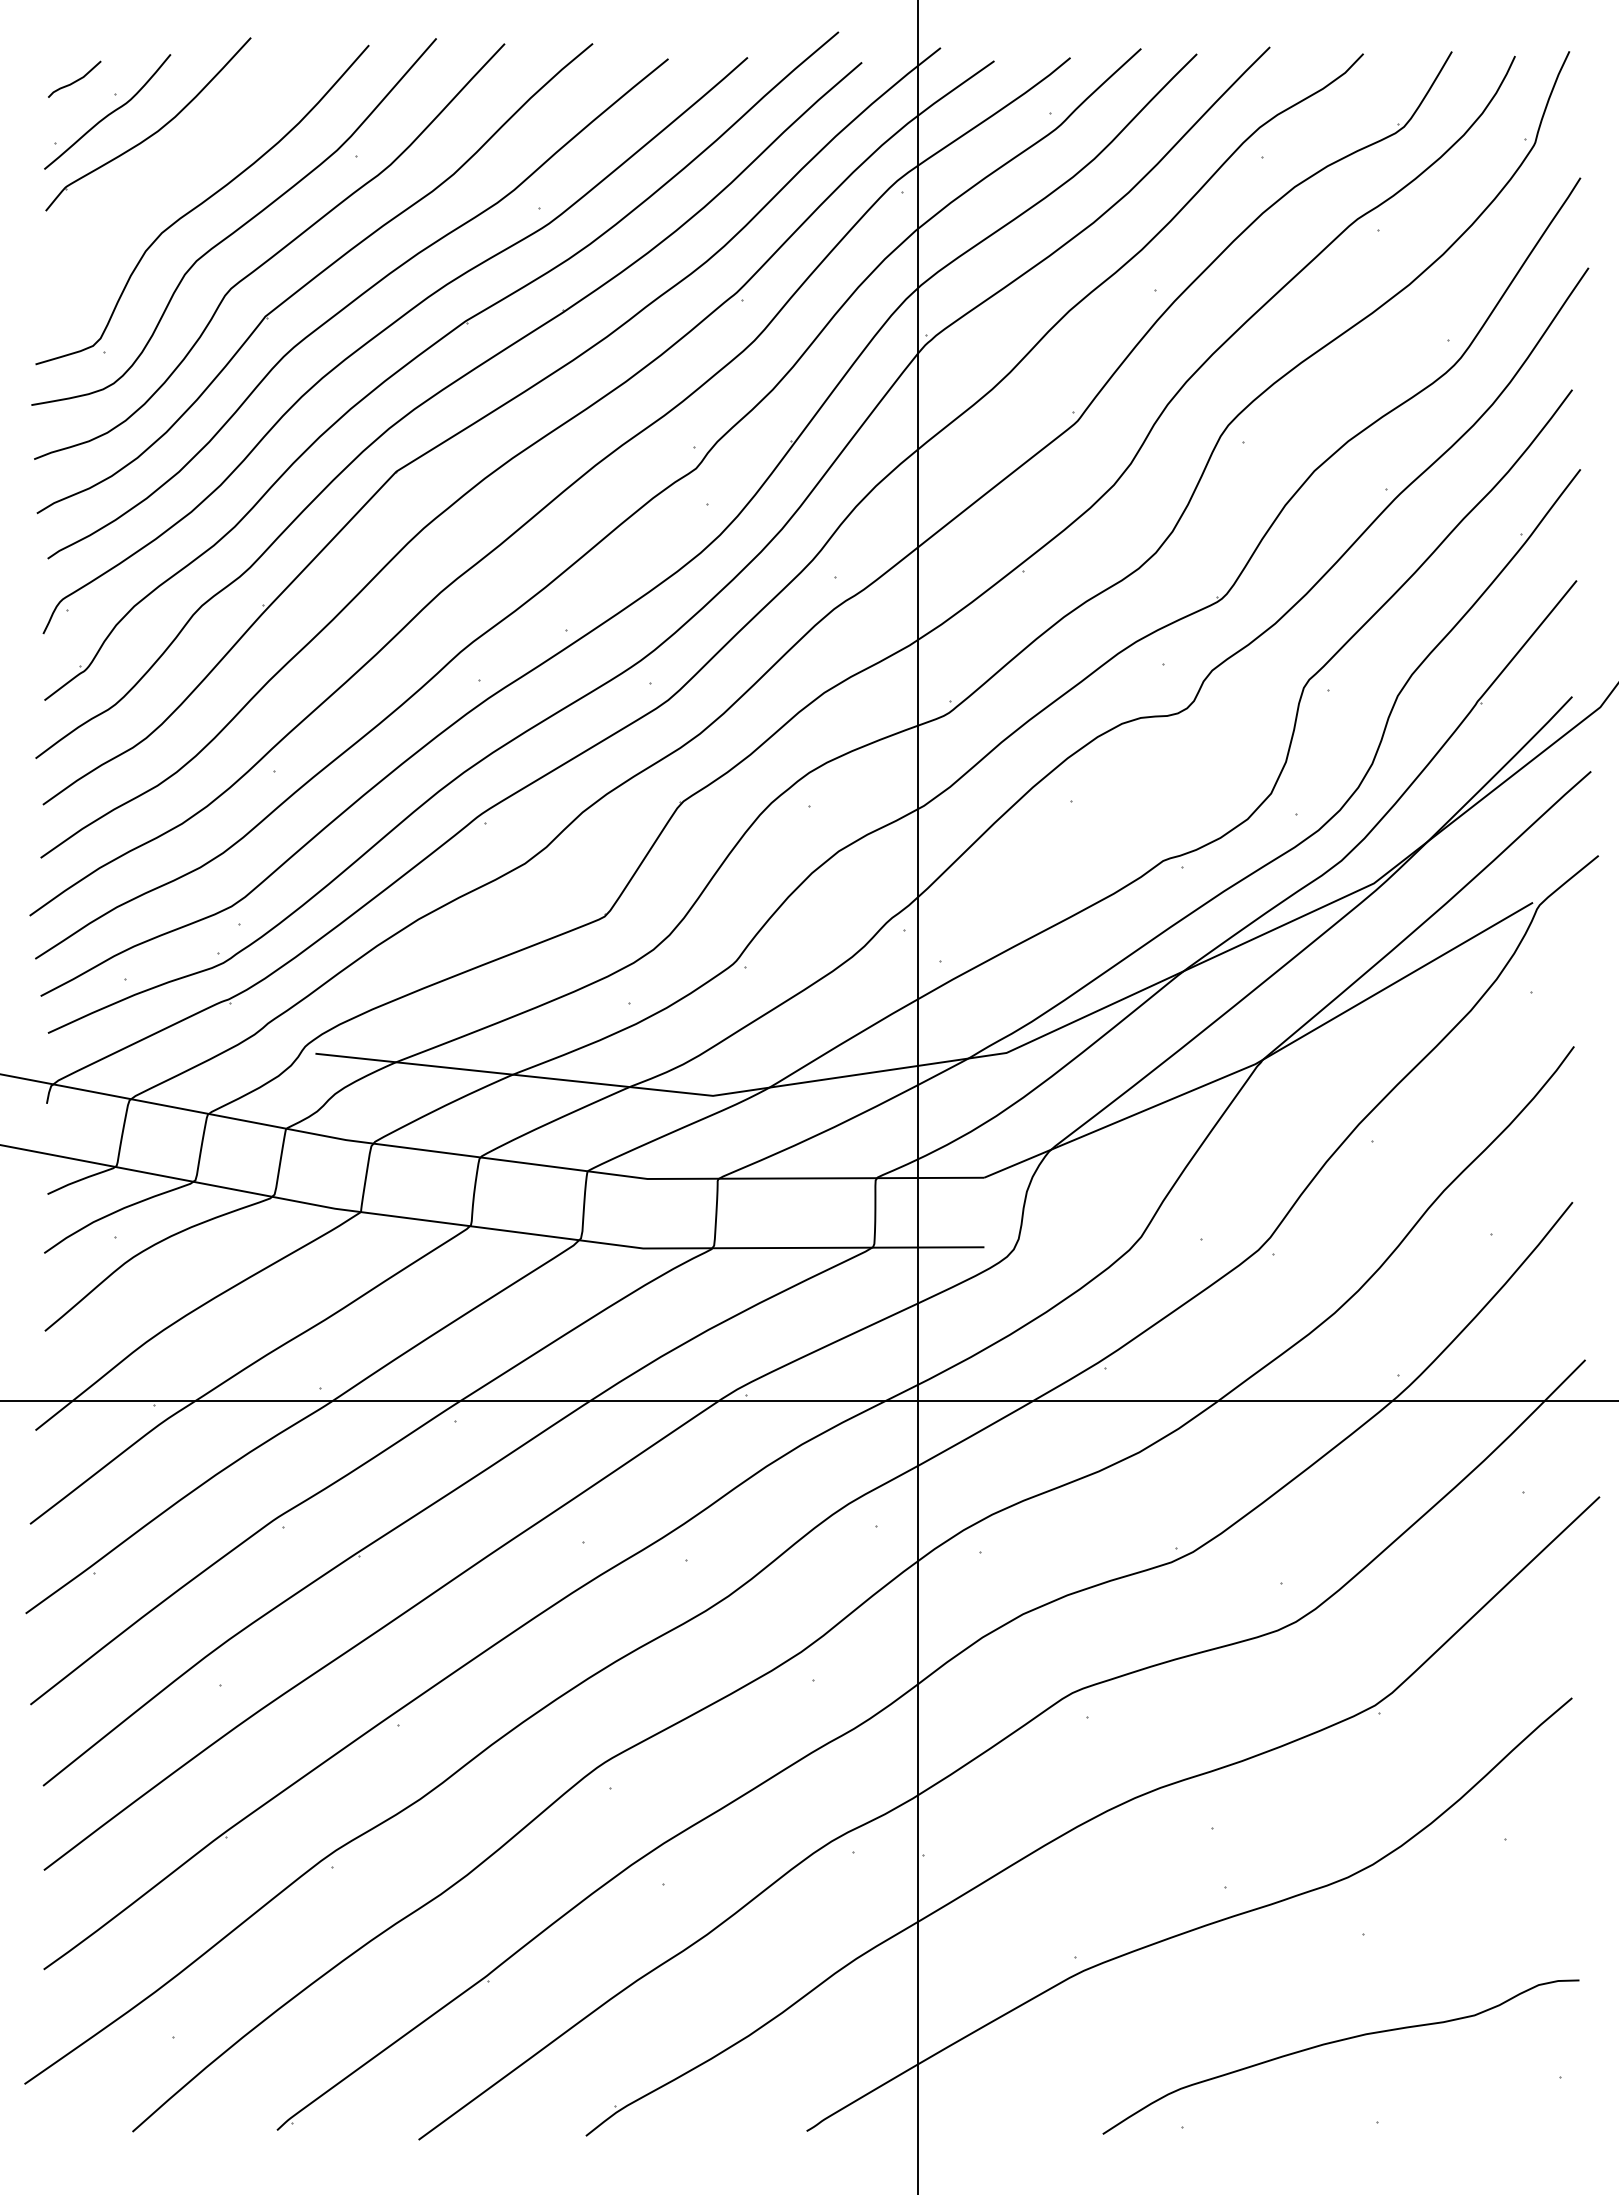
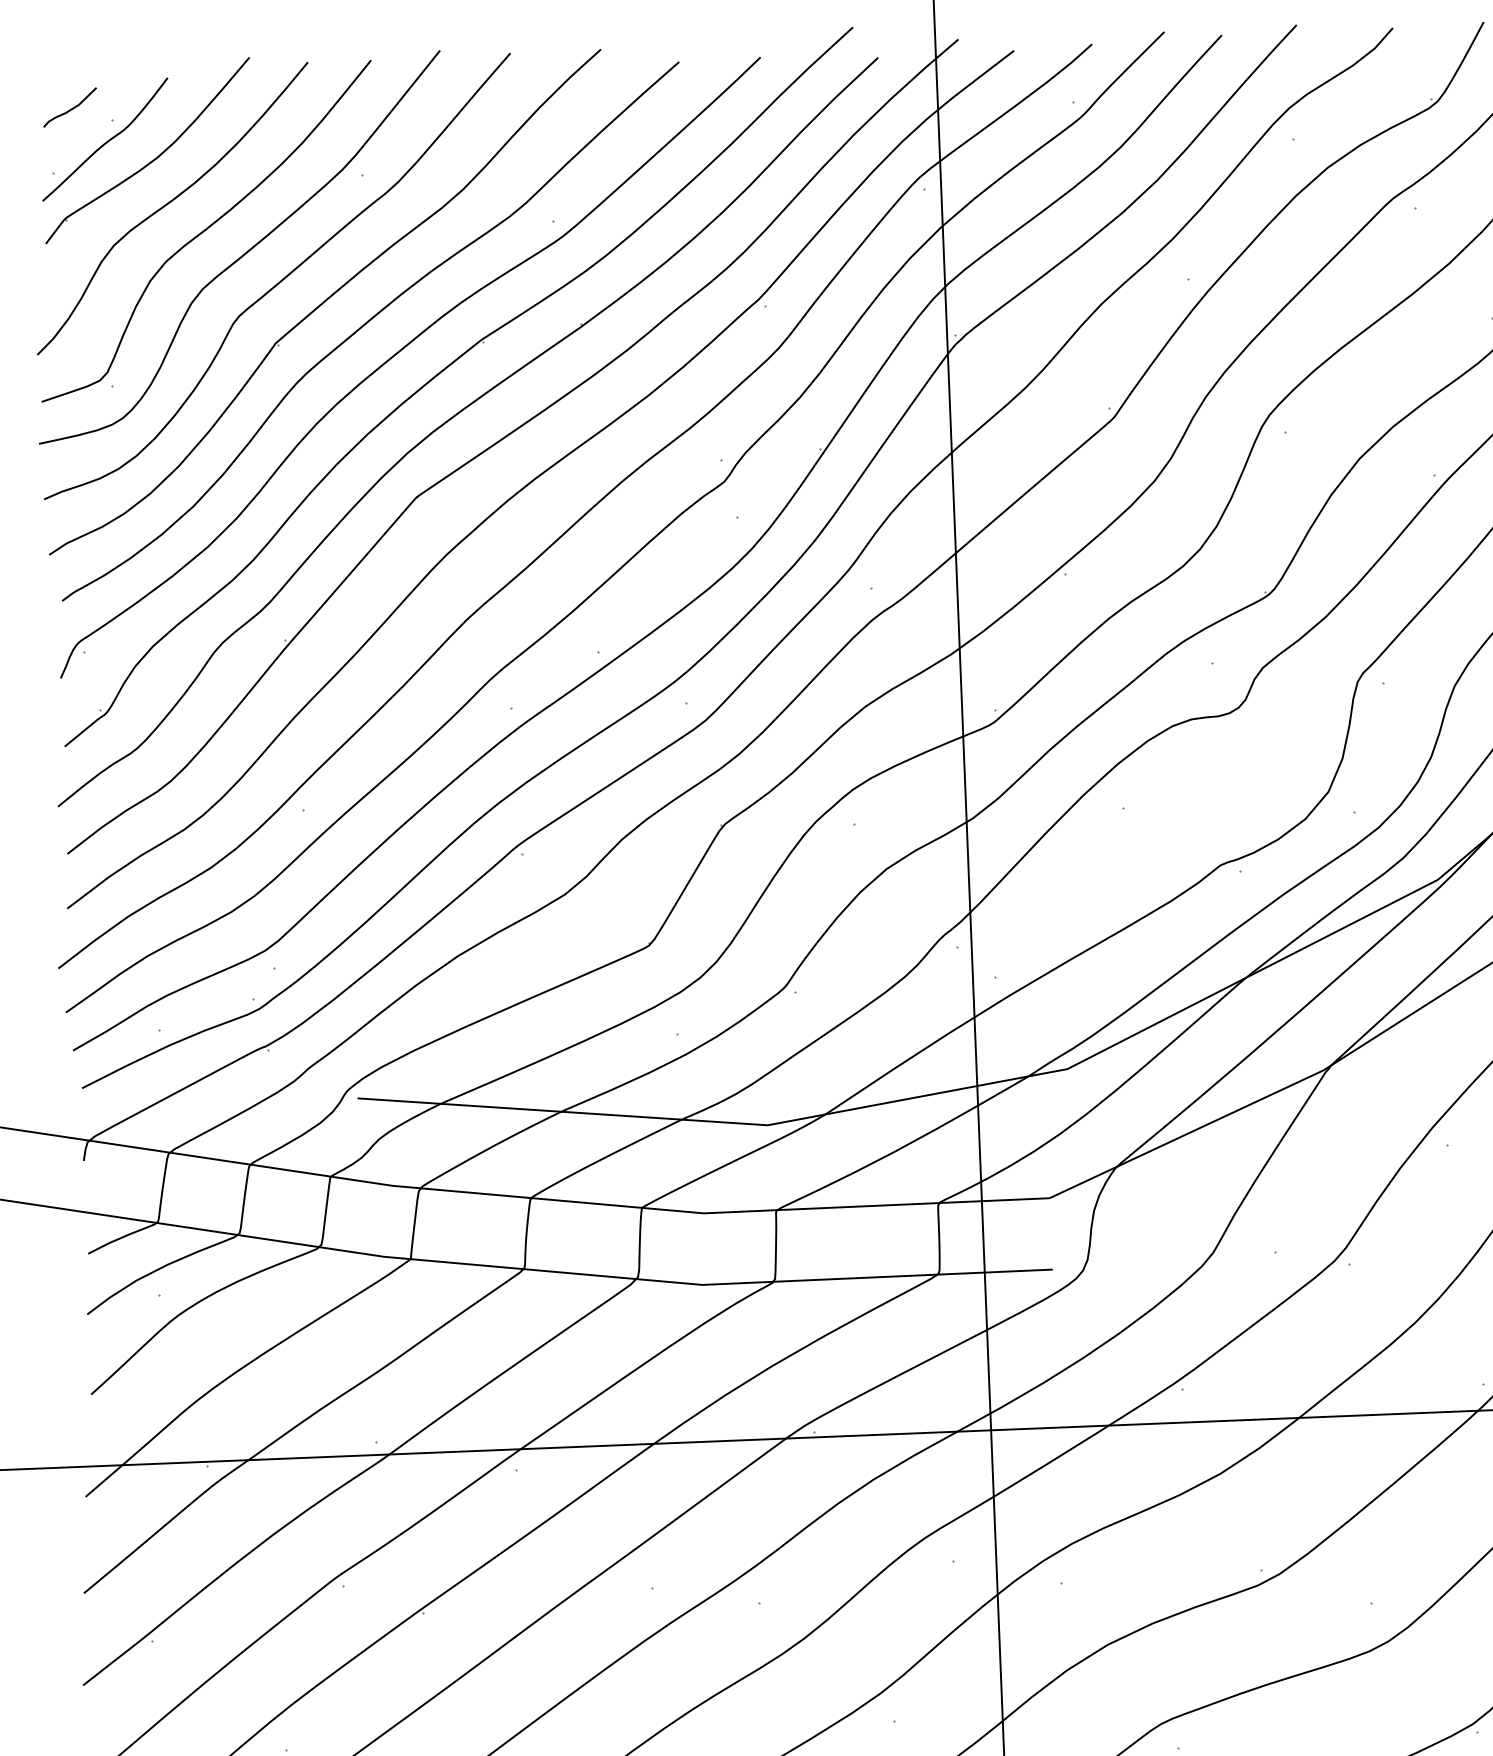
curve: (168, 176) -> (170, 203), added

